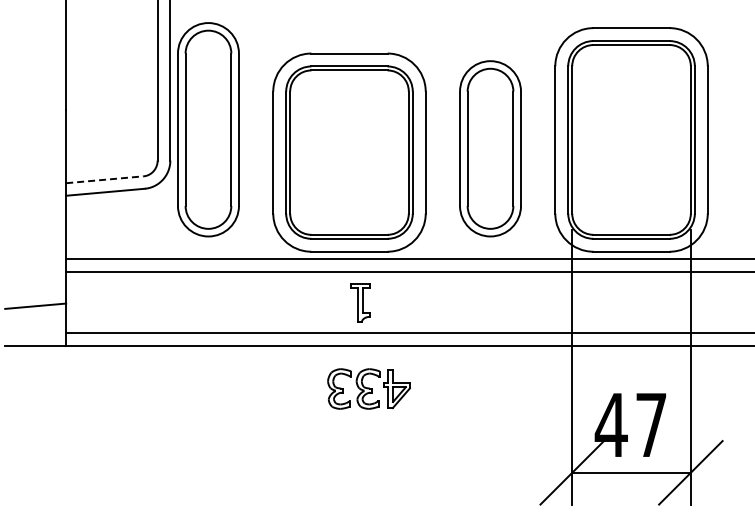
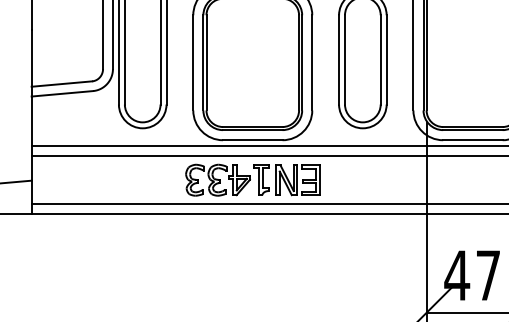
line: (104, 179) -> (61, 83), dashed -> solid
part: (407, 302) -> (298, 179), added
part: (368, 388) -> (217, 179), moved

